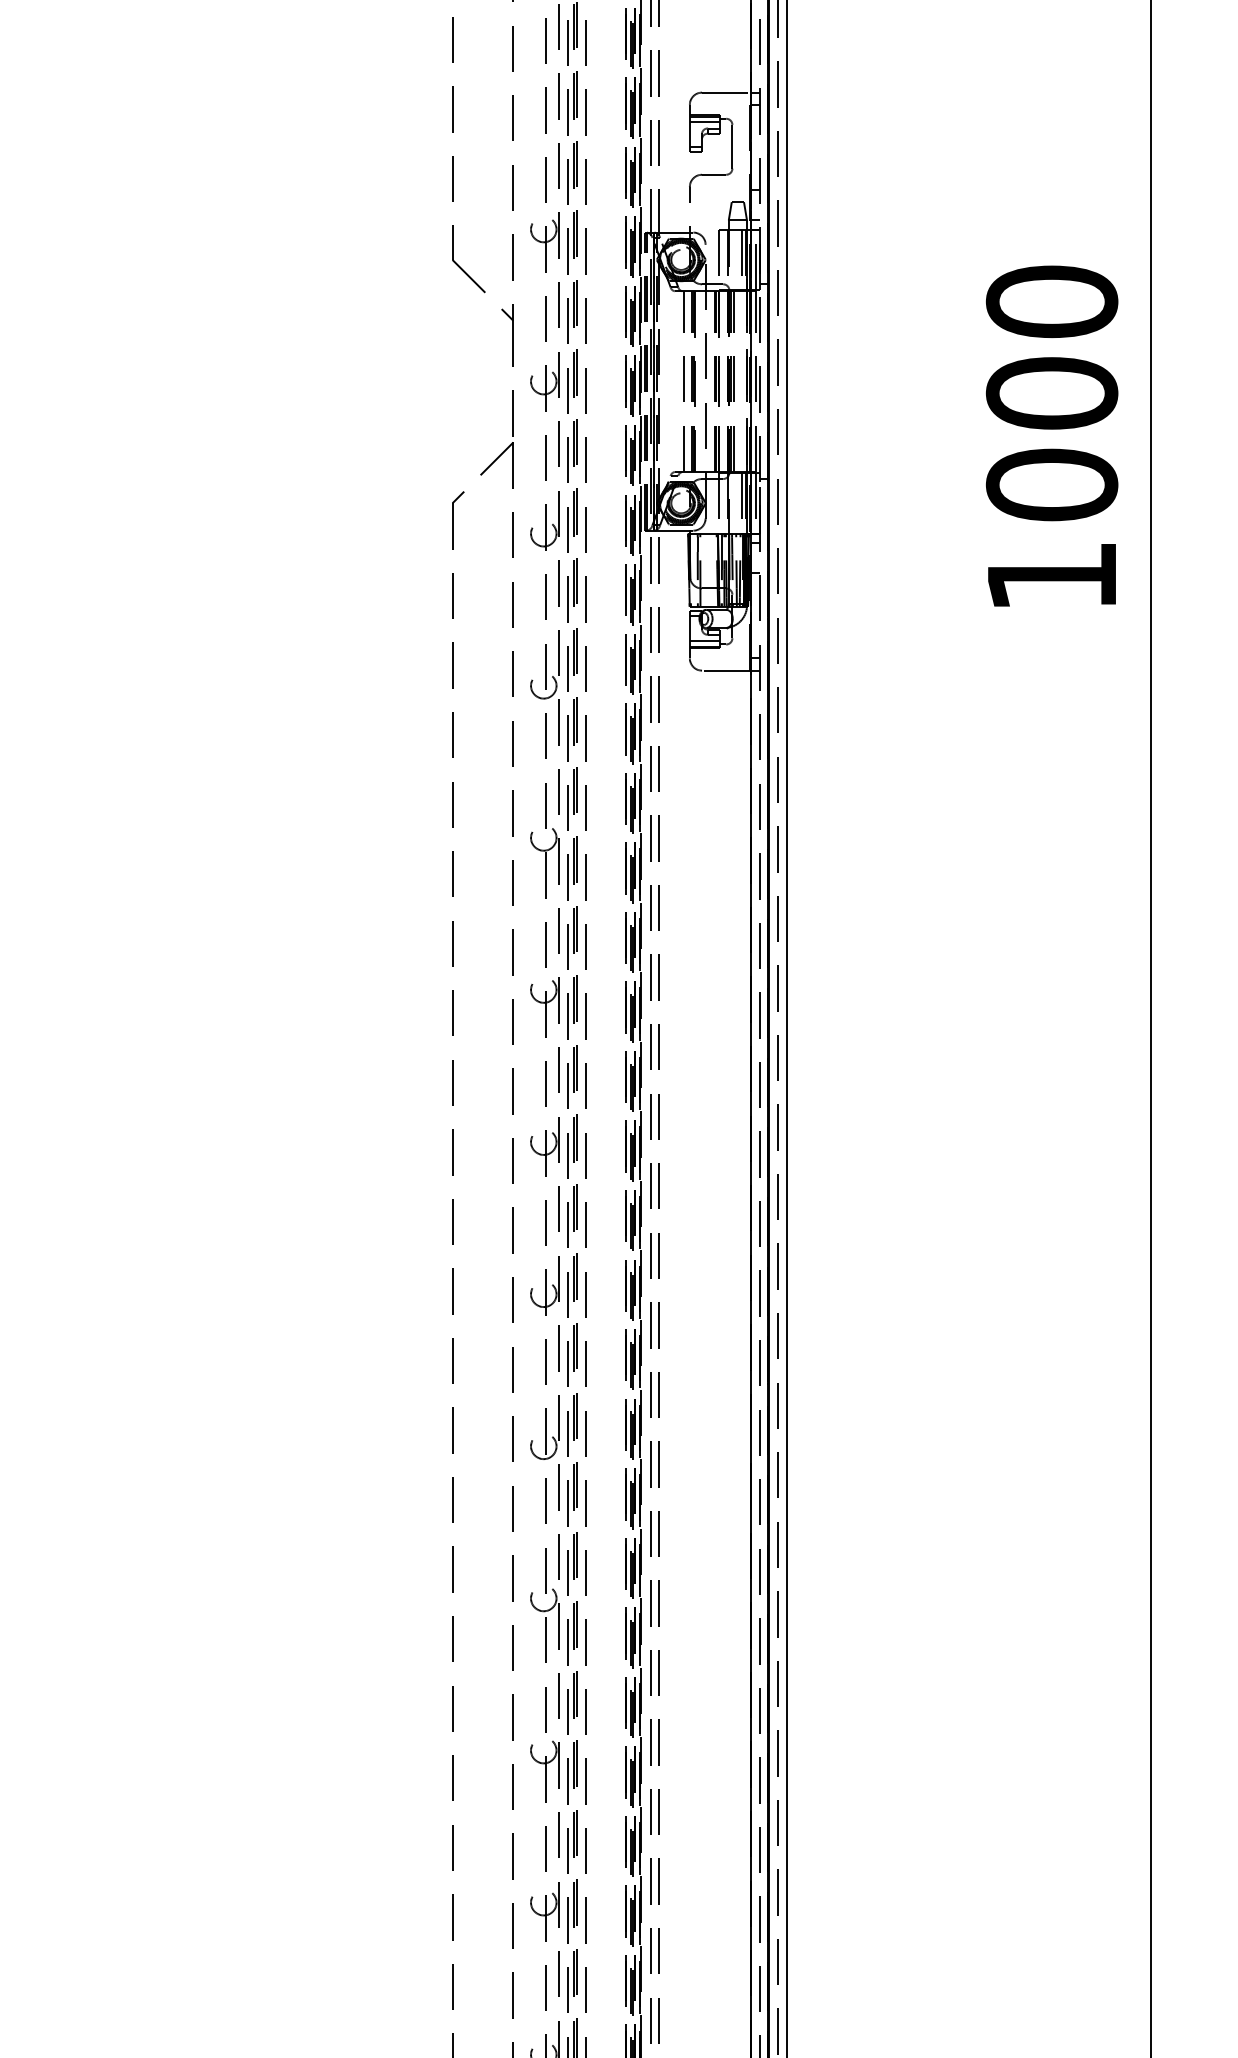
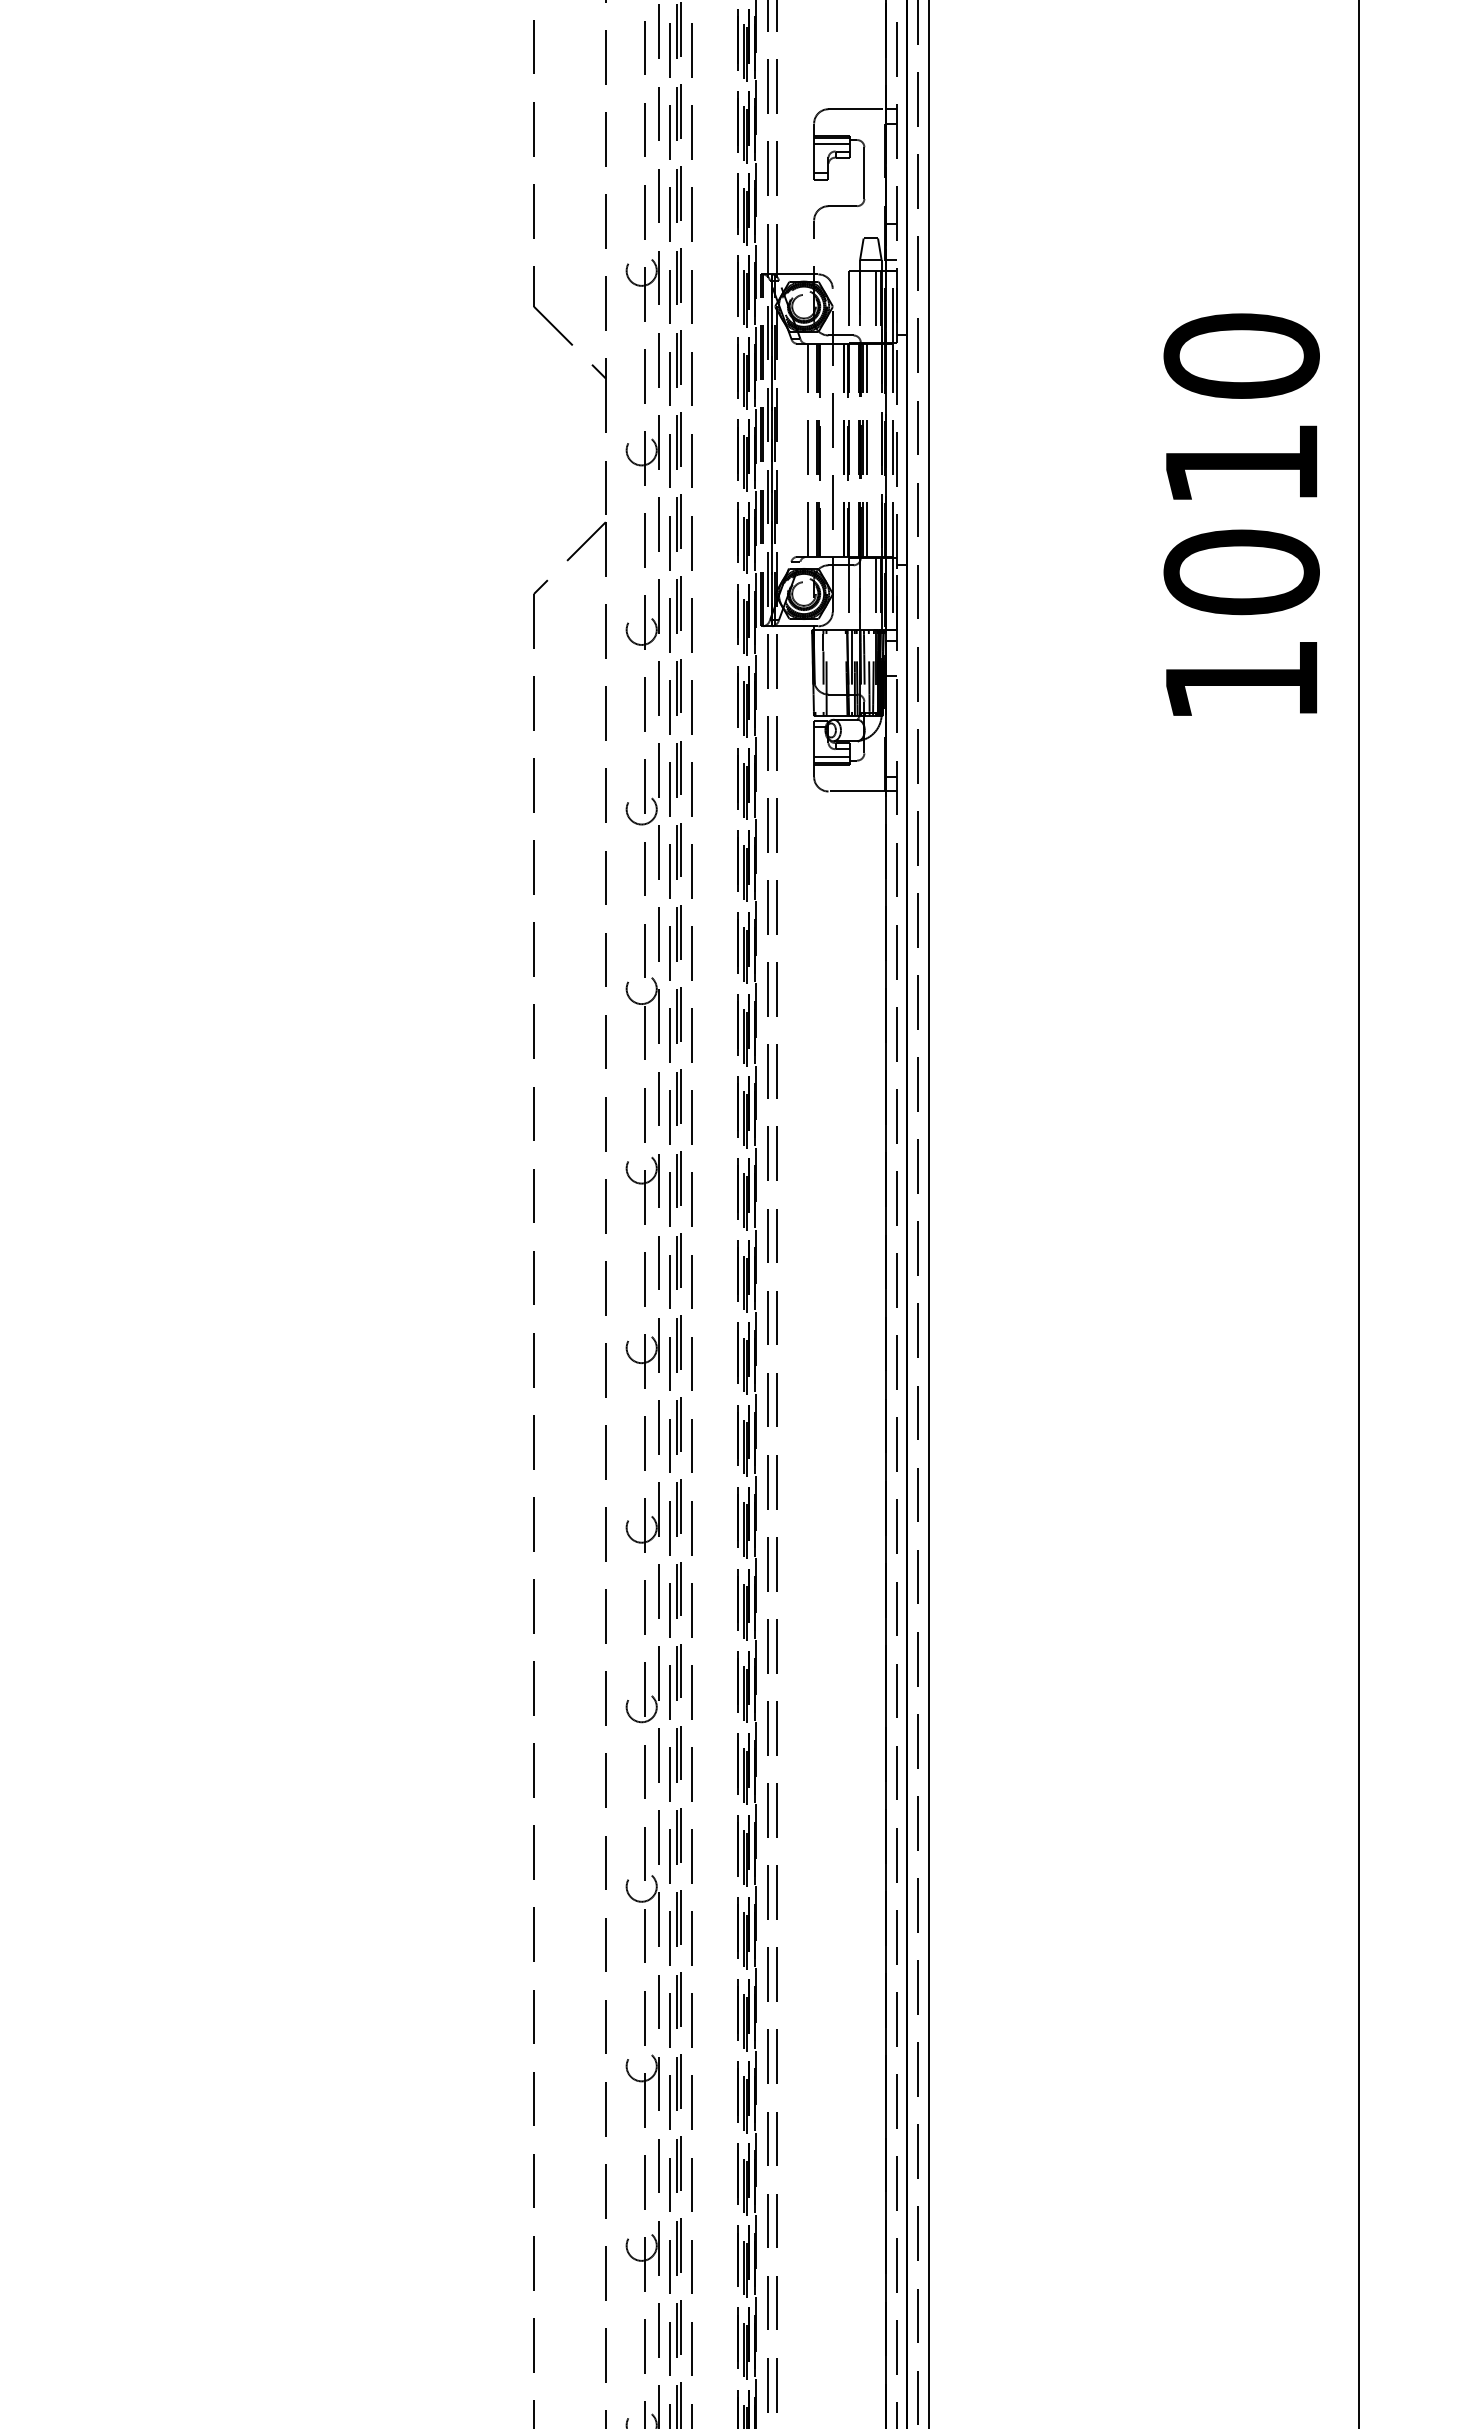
text: (1051, 393) -> (1241, 464), 1000 -> 1010

